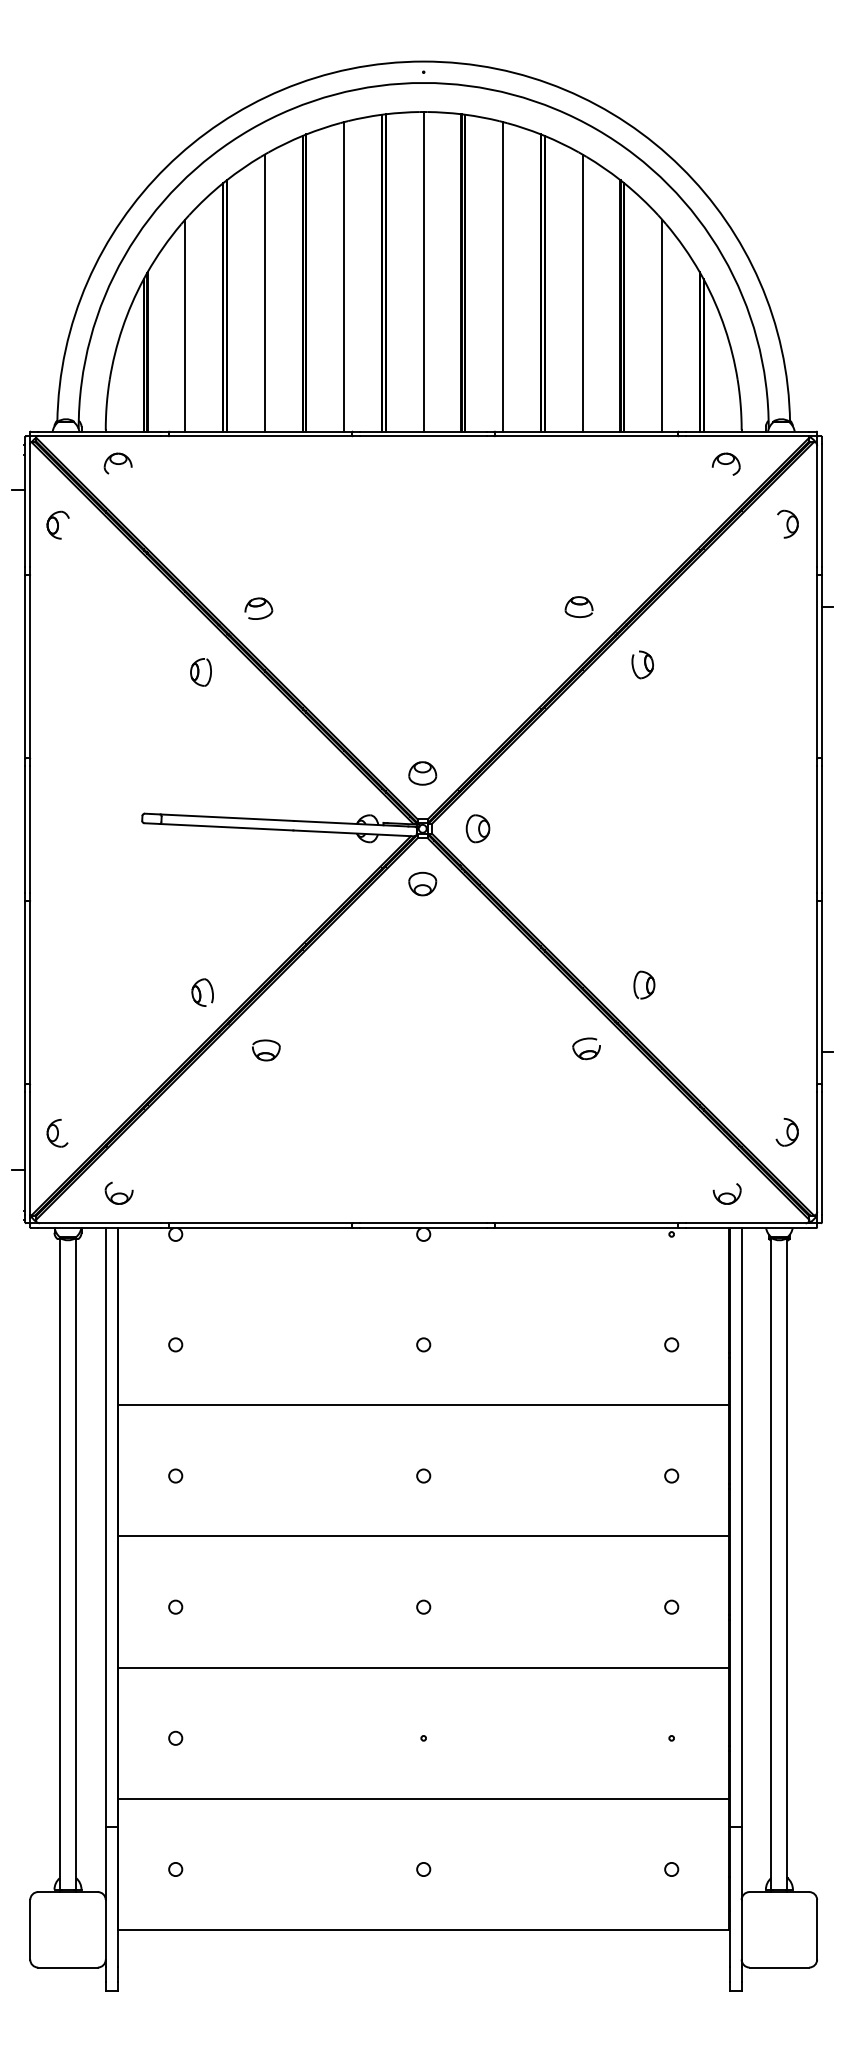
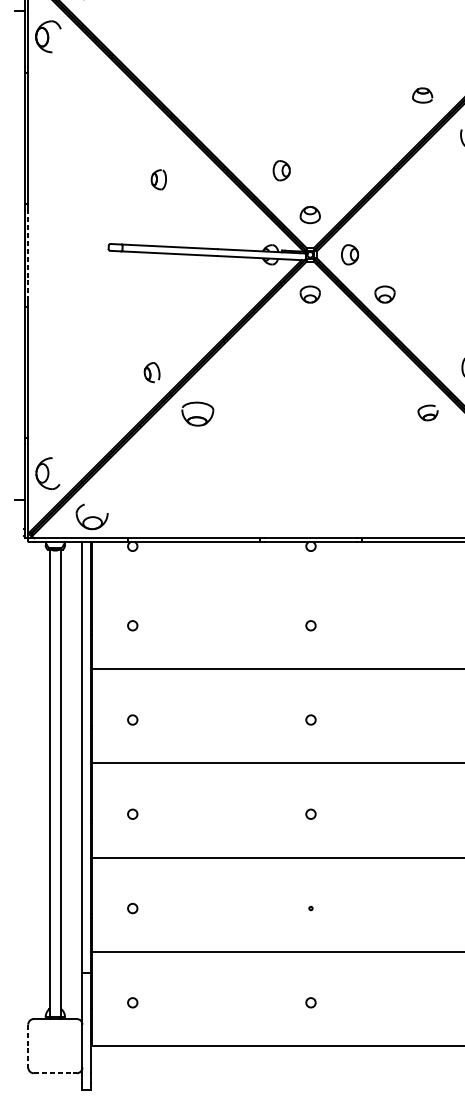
part: (57, 524) -> (47, 36), size x1.6
part: (258, 608) -> (192, 96), removed
part: (200, 672) -> (158, 179), moved
part: (382, 711) -> (281, 170), added
line: (30, 829) -> (28, 255), solid -> dashed
part: (526, 883) -> (384, 294), added
part: (266, 1050) -> (198, 414), size x1.6
part: (57, 1133) -> (47, 473), size x1.6
part: (118, 1192) -> (91, 516), size x1.6
line: (30, 1929) -> (28, 1045), solid -> dashed
line: (68, 1967) -> (55, 1073), solid -> dashed

